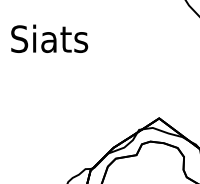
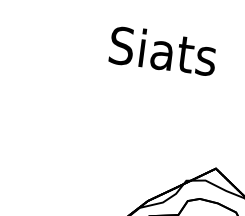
text: (49, 38) -> (163, 50), moved

